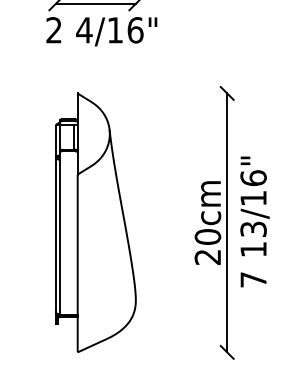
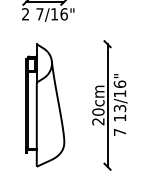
text: (83, 30) -> (39, 14), 4/16" -> 7/16"

